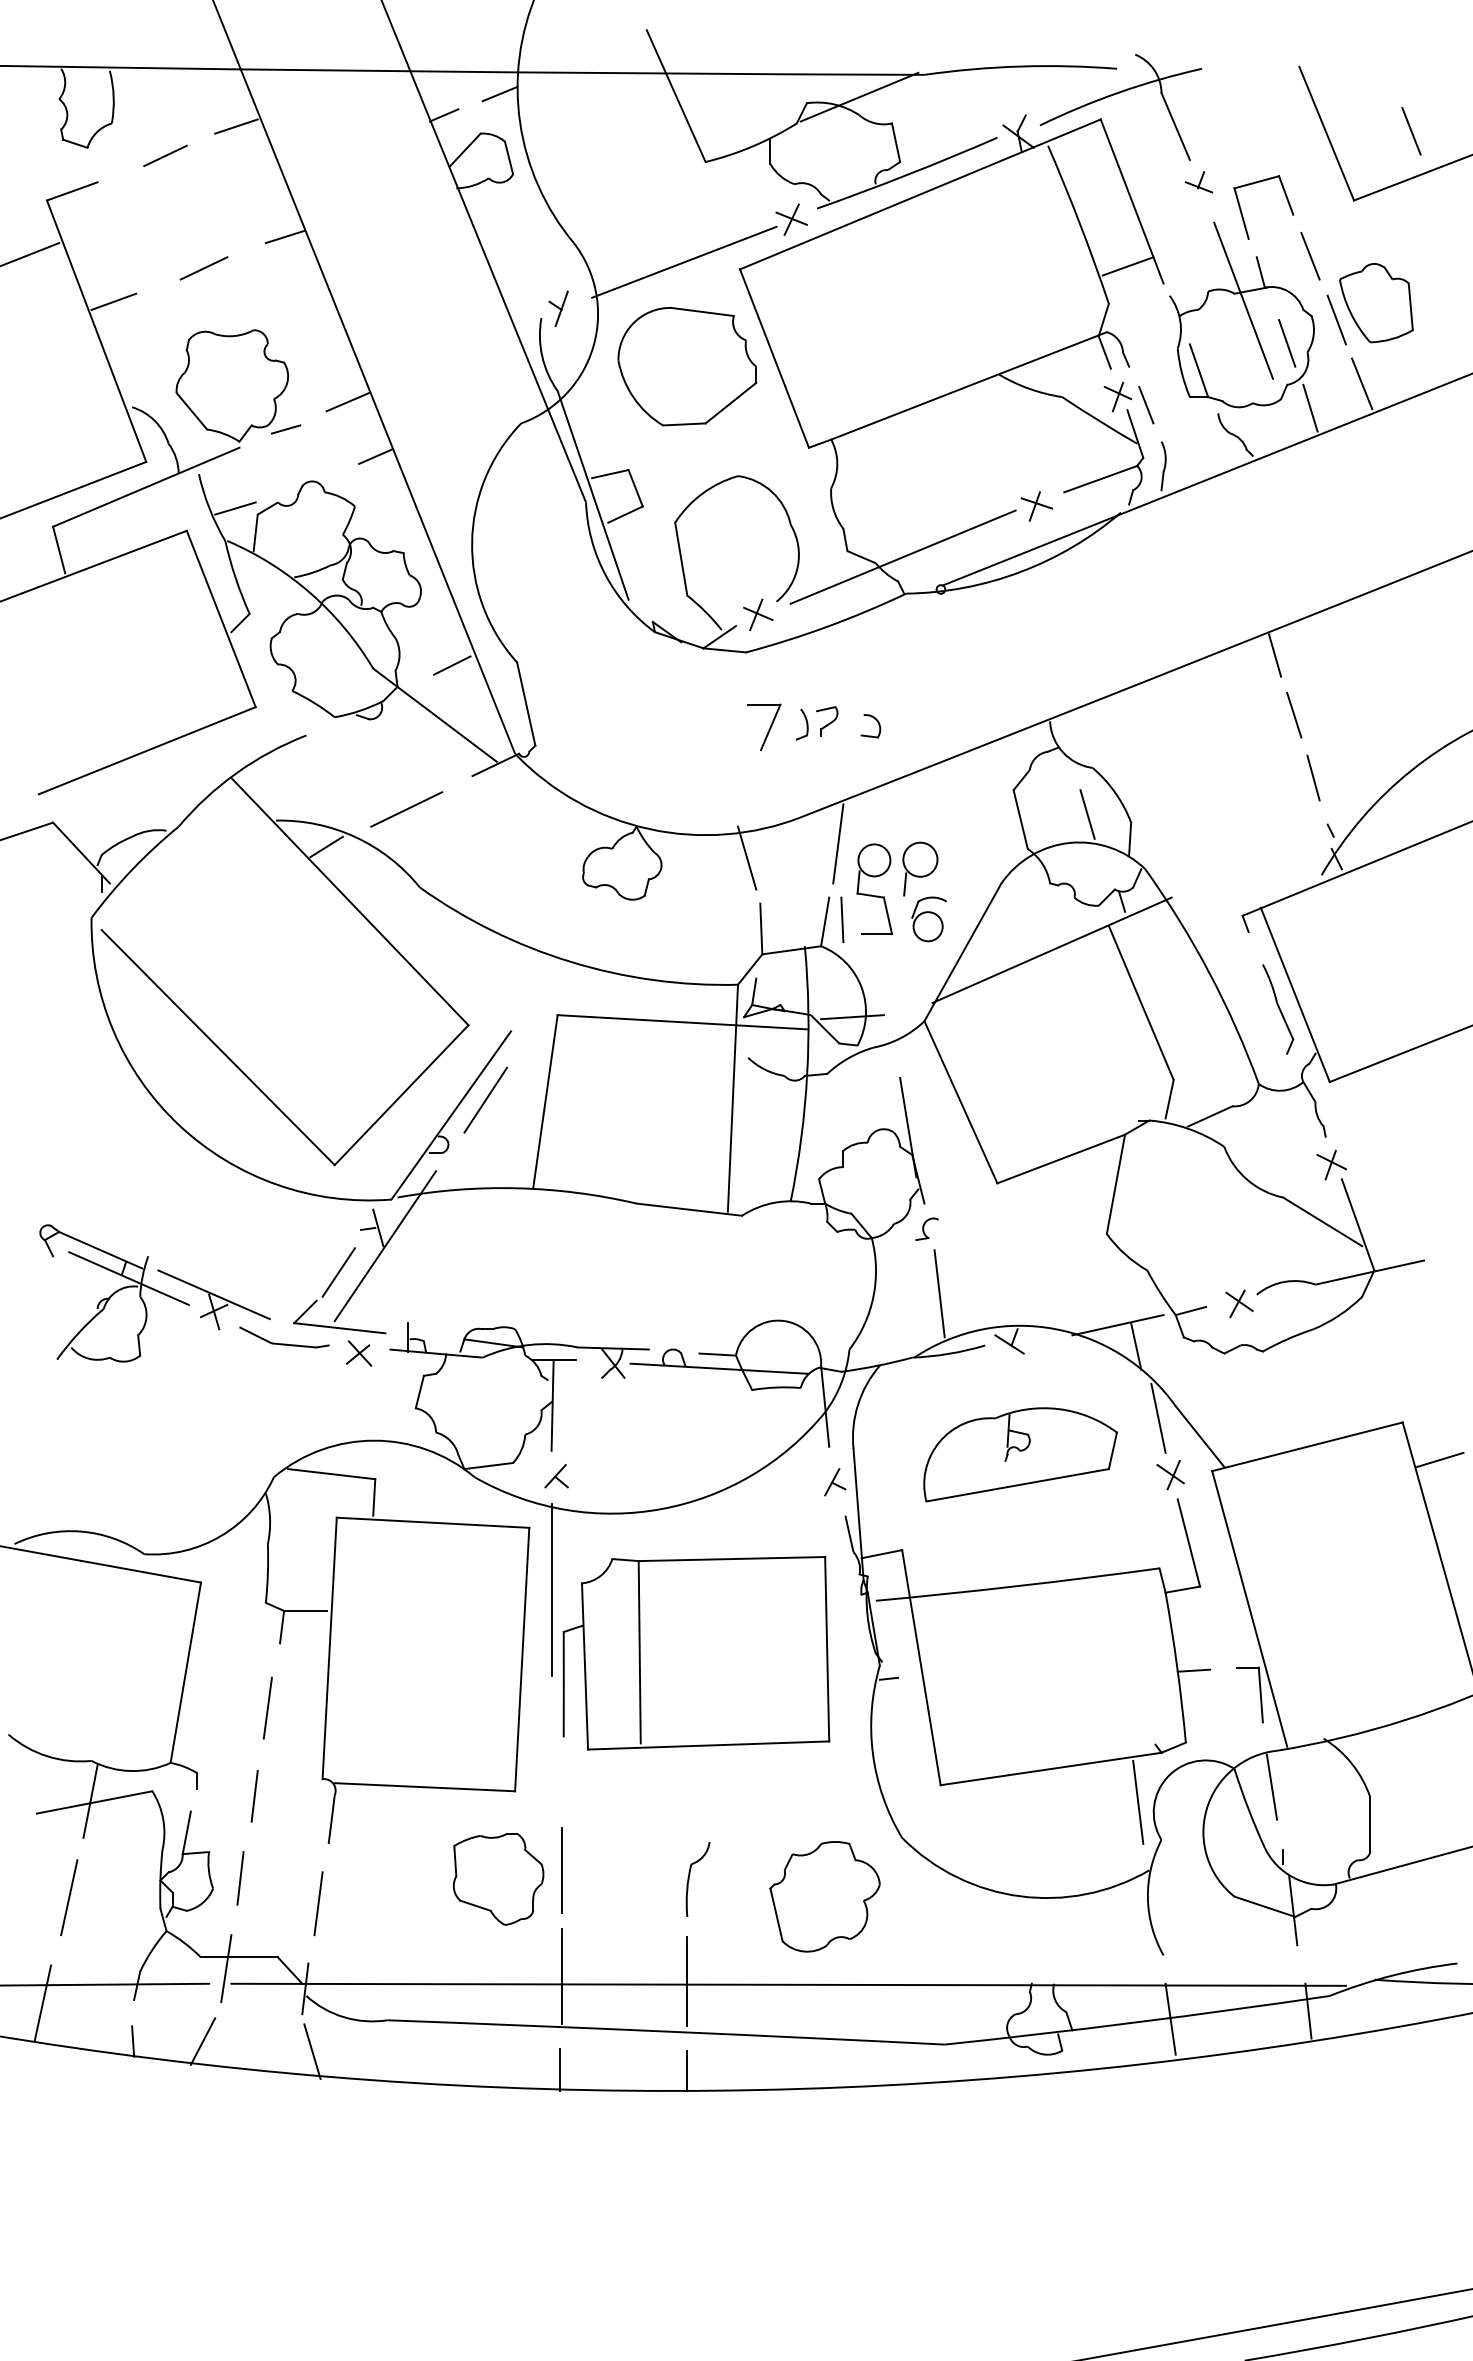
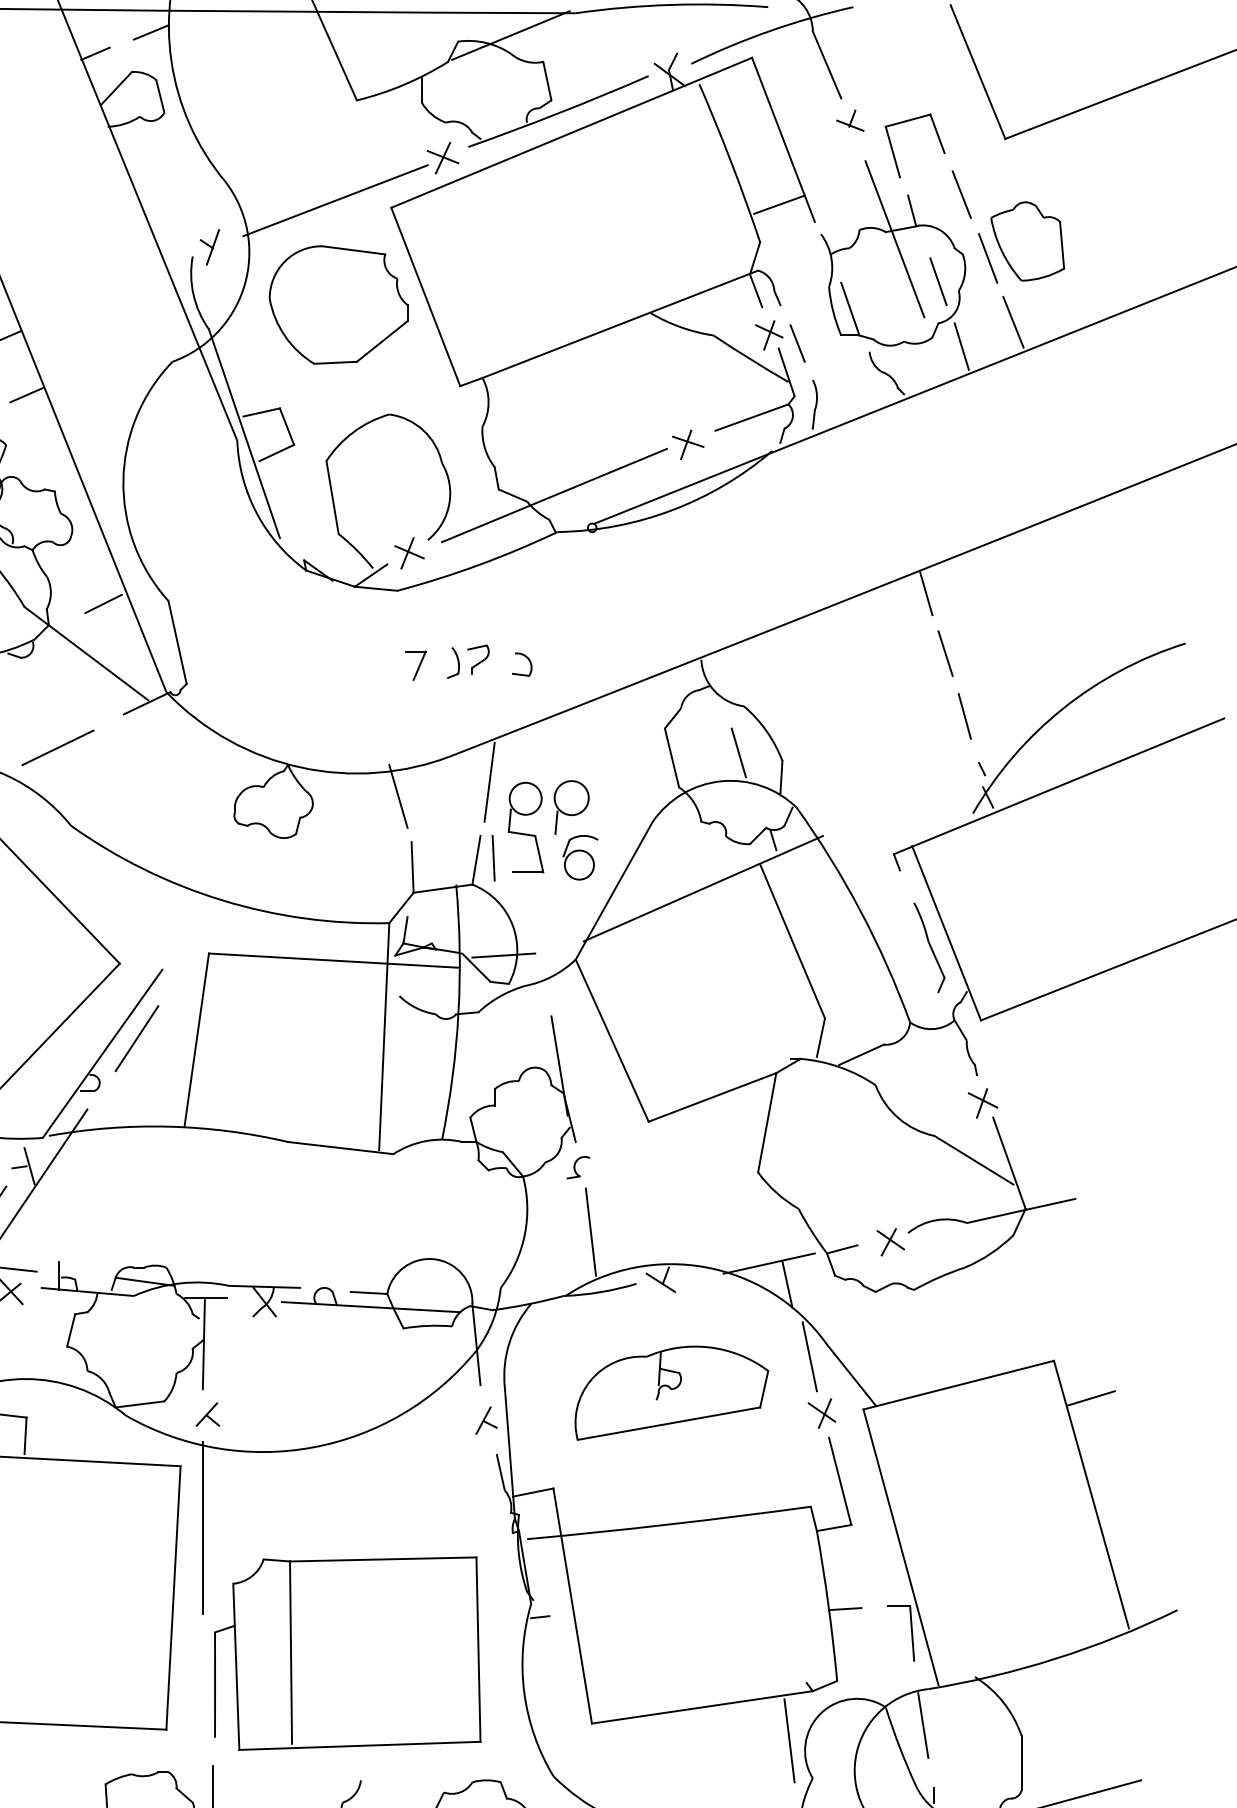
line: (1411, 130) -> (1062, 68), removed
part: (764, 727) -> (415, 665), size x0.62
part: (696, 1653) -> (347, 1653), moved

